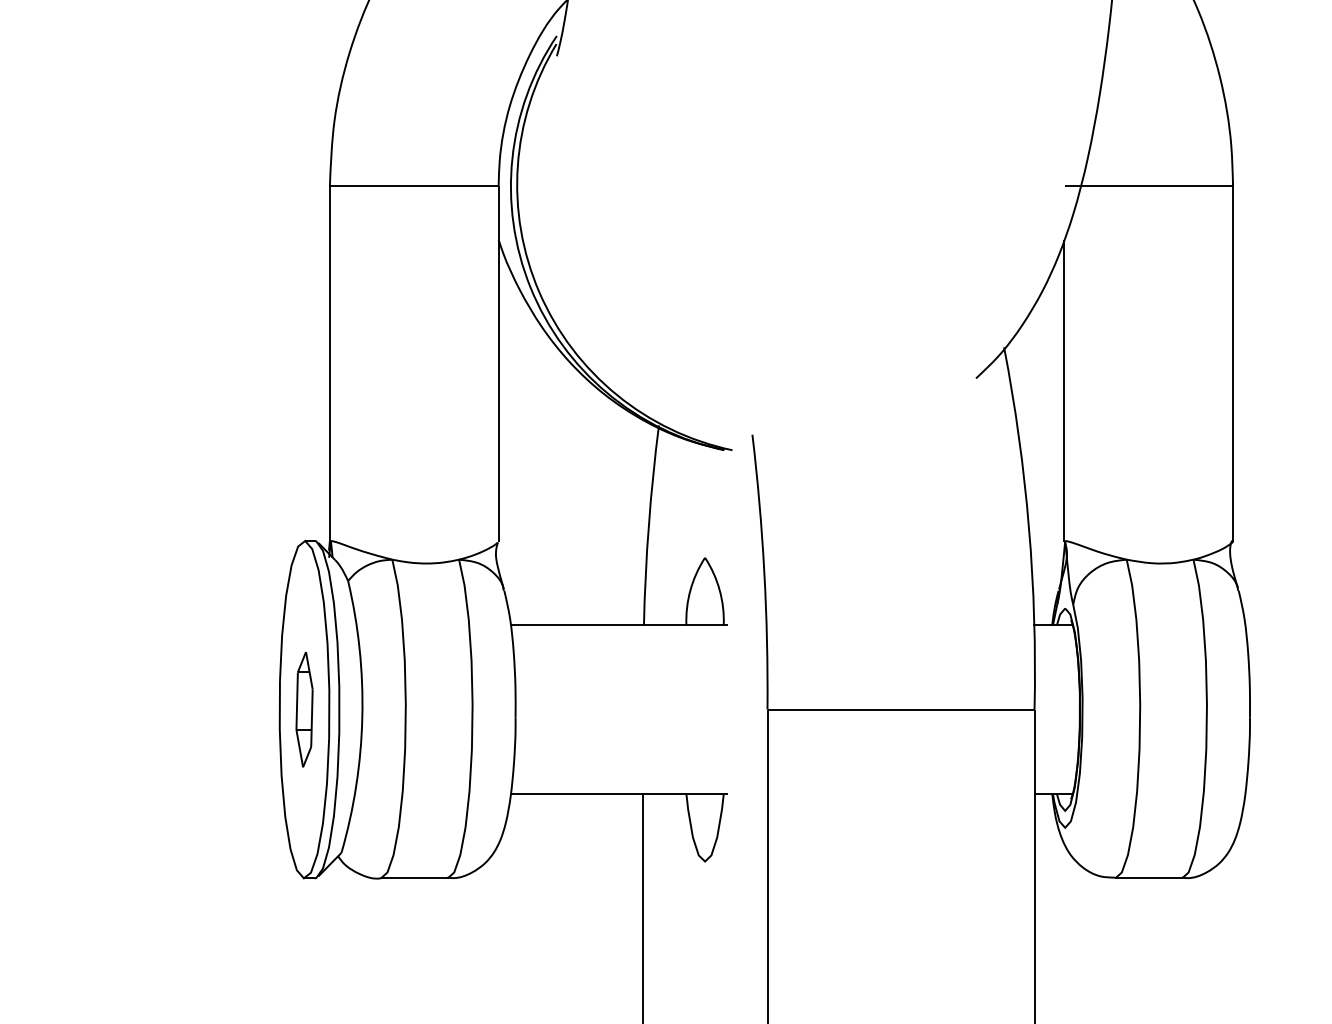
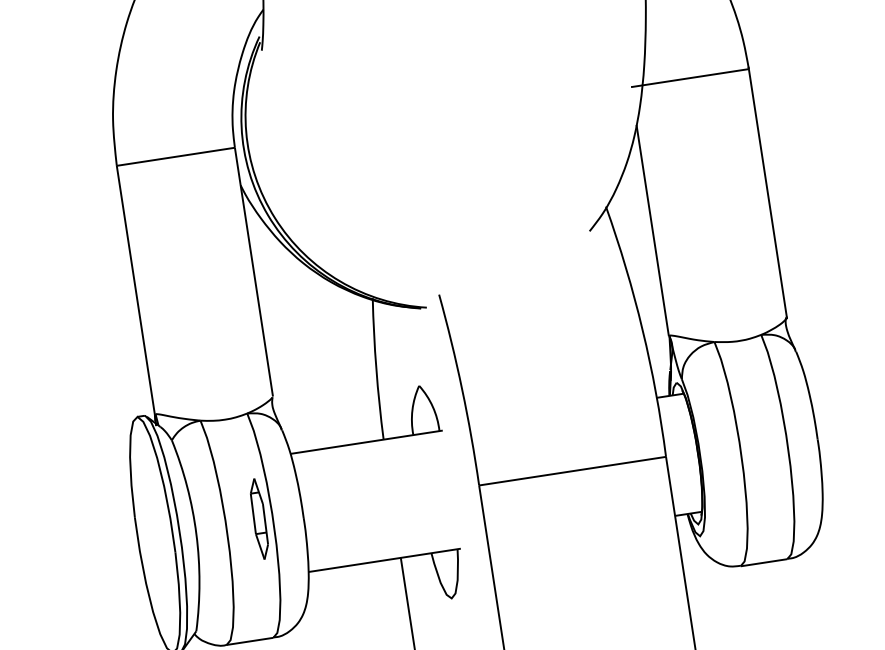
part: (304, 709) -> (259, 518), moved

